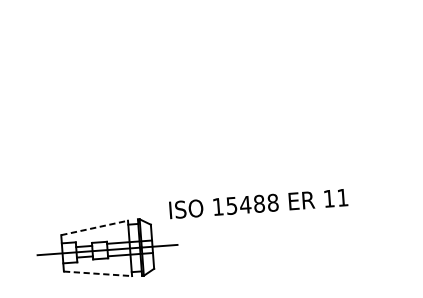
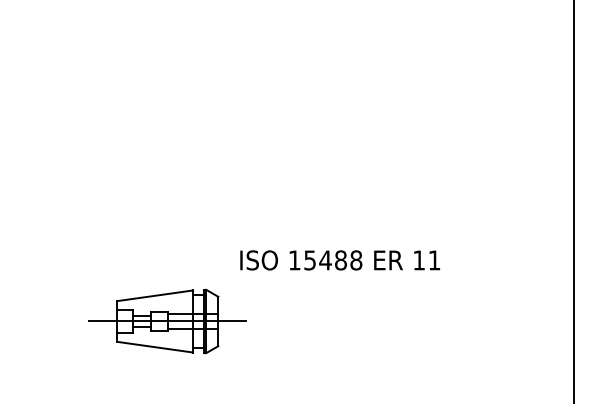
text: (258, 203) -> (340, 260), moved
line: (94, 227) -> (155, 295), dashed -> solid
line: (98, 274) -> (155, 347), dashed -> solid

